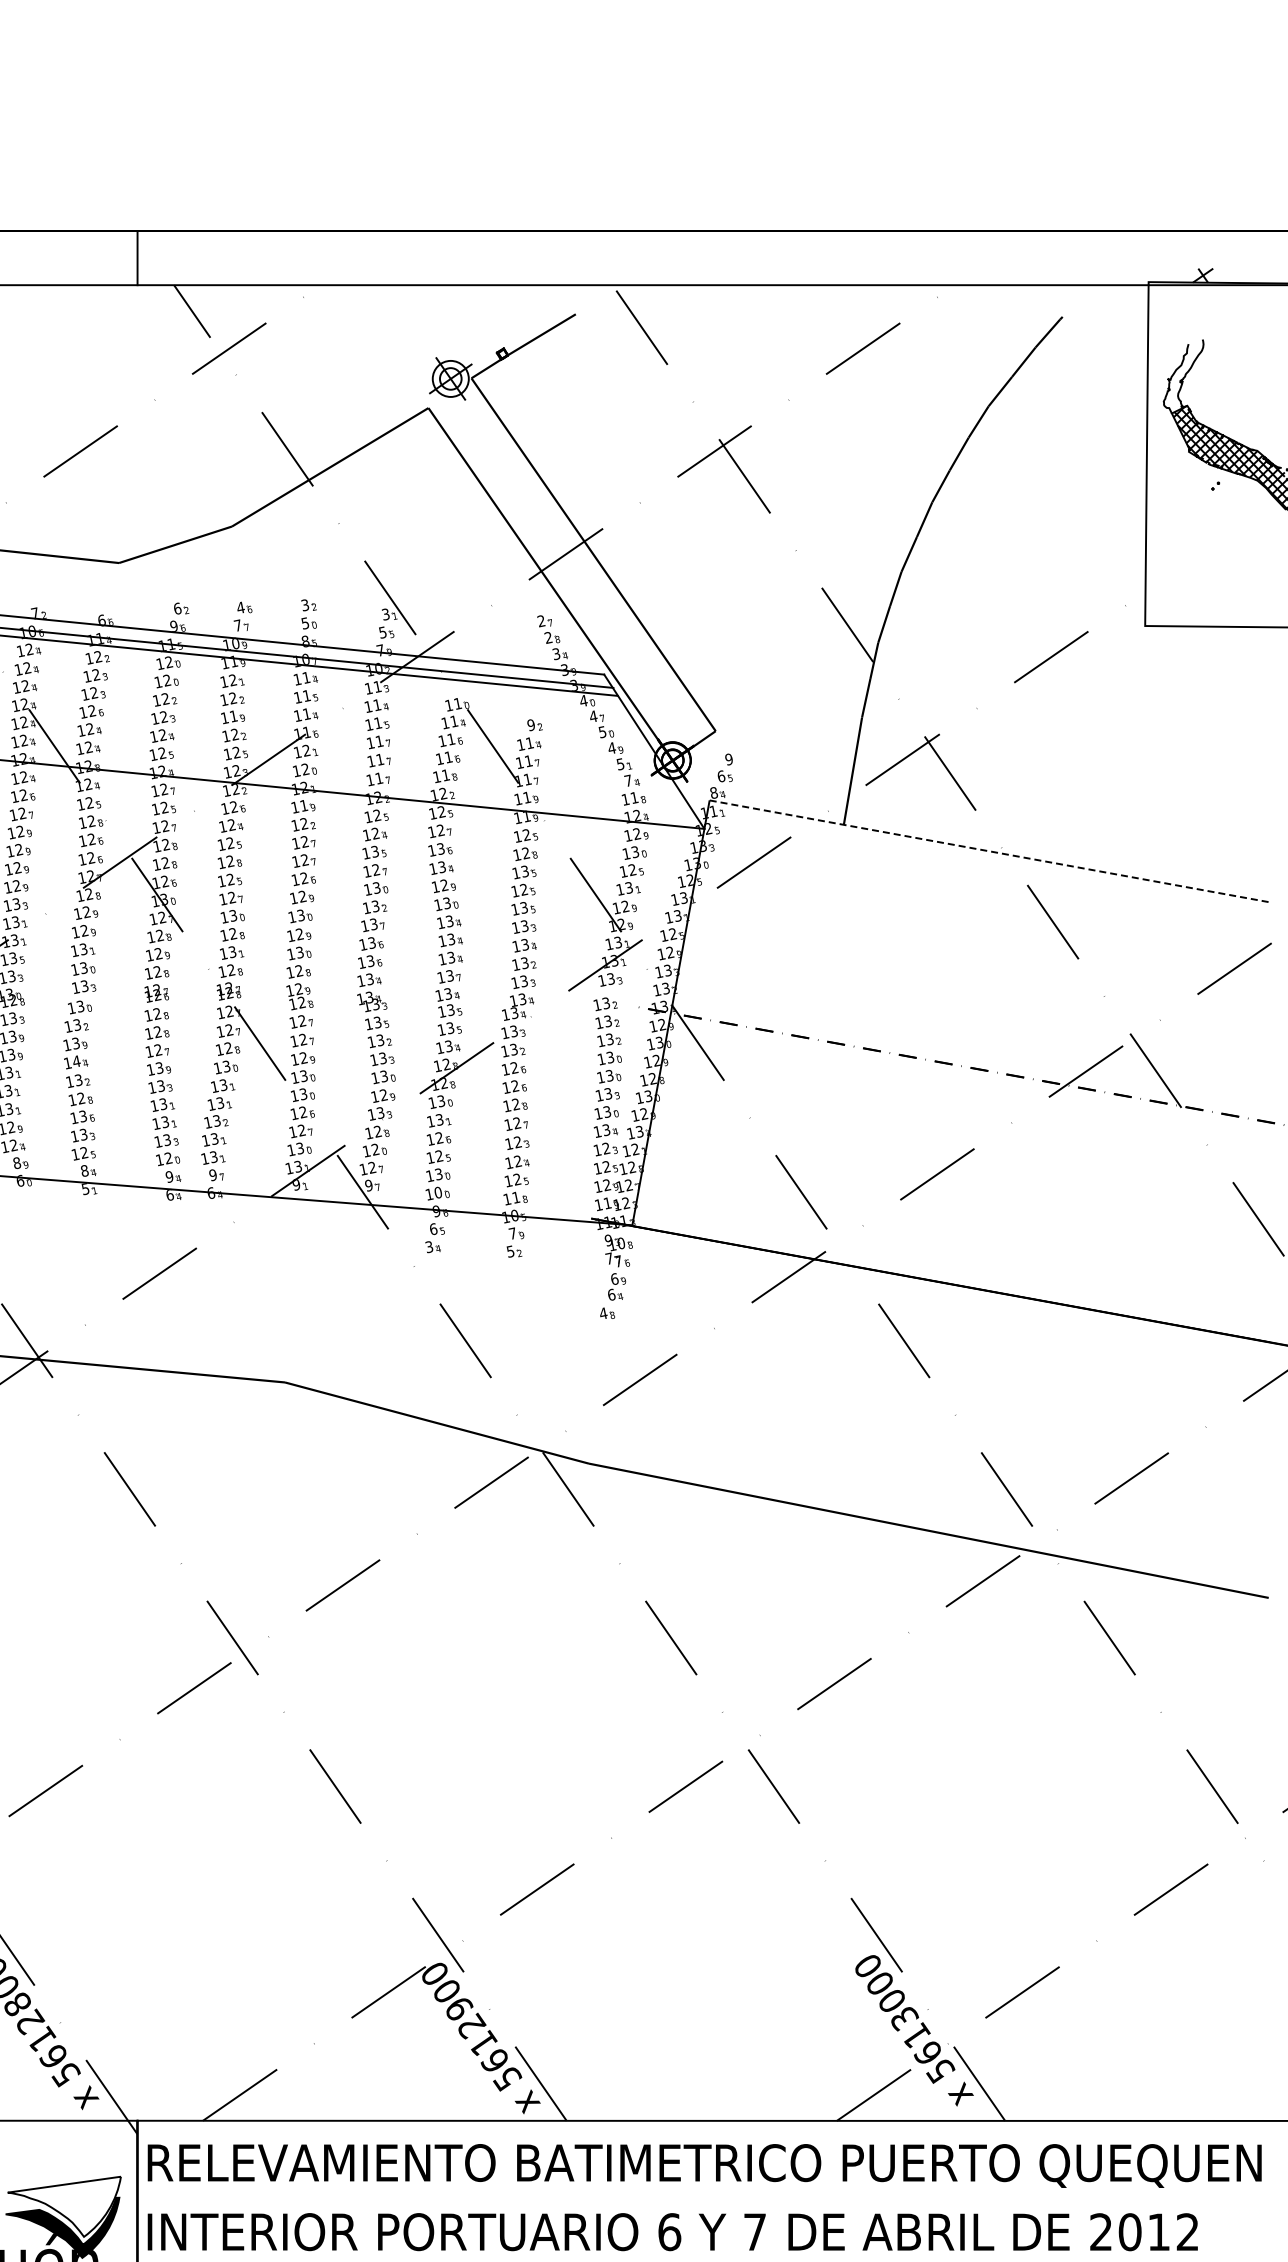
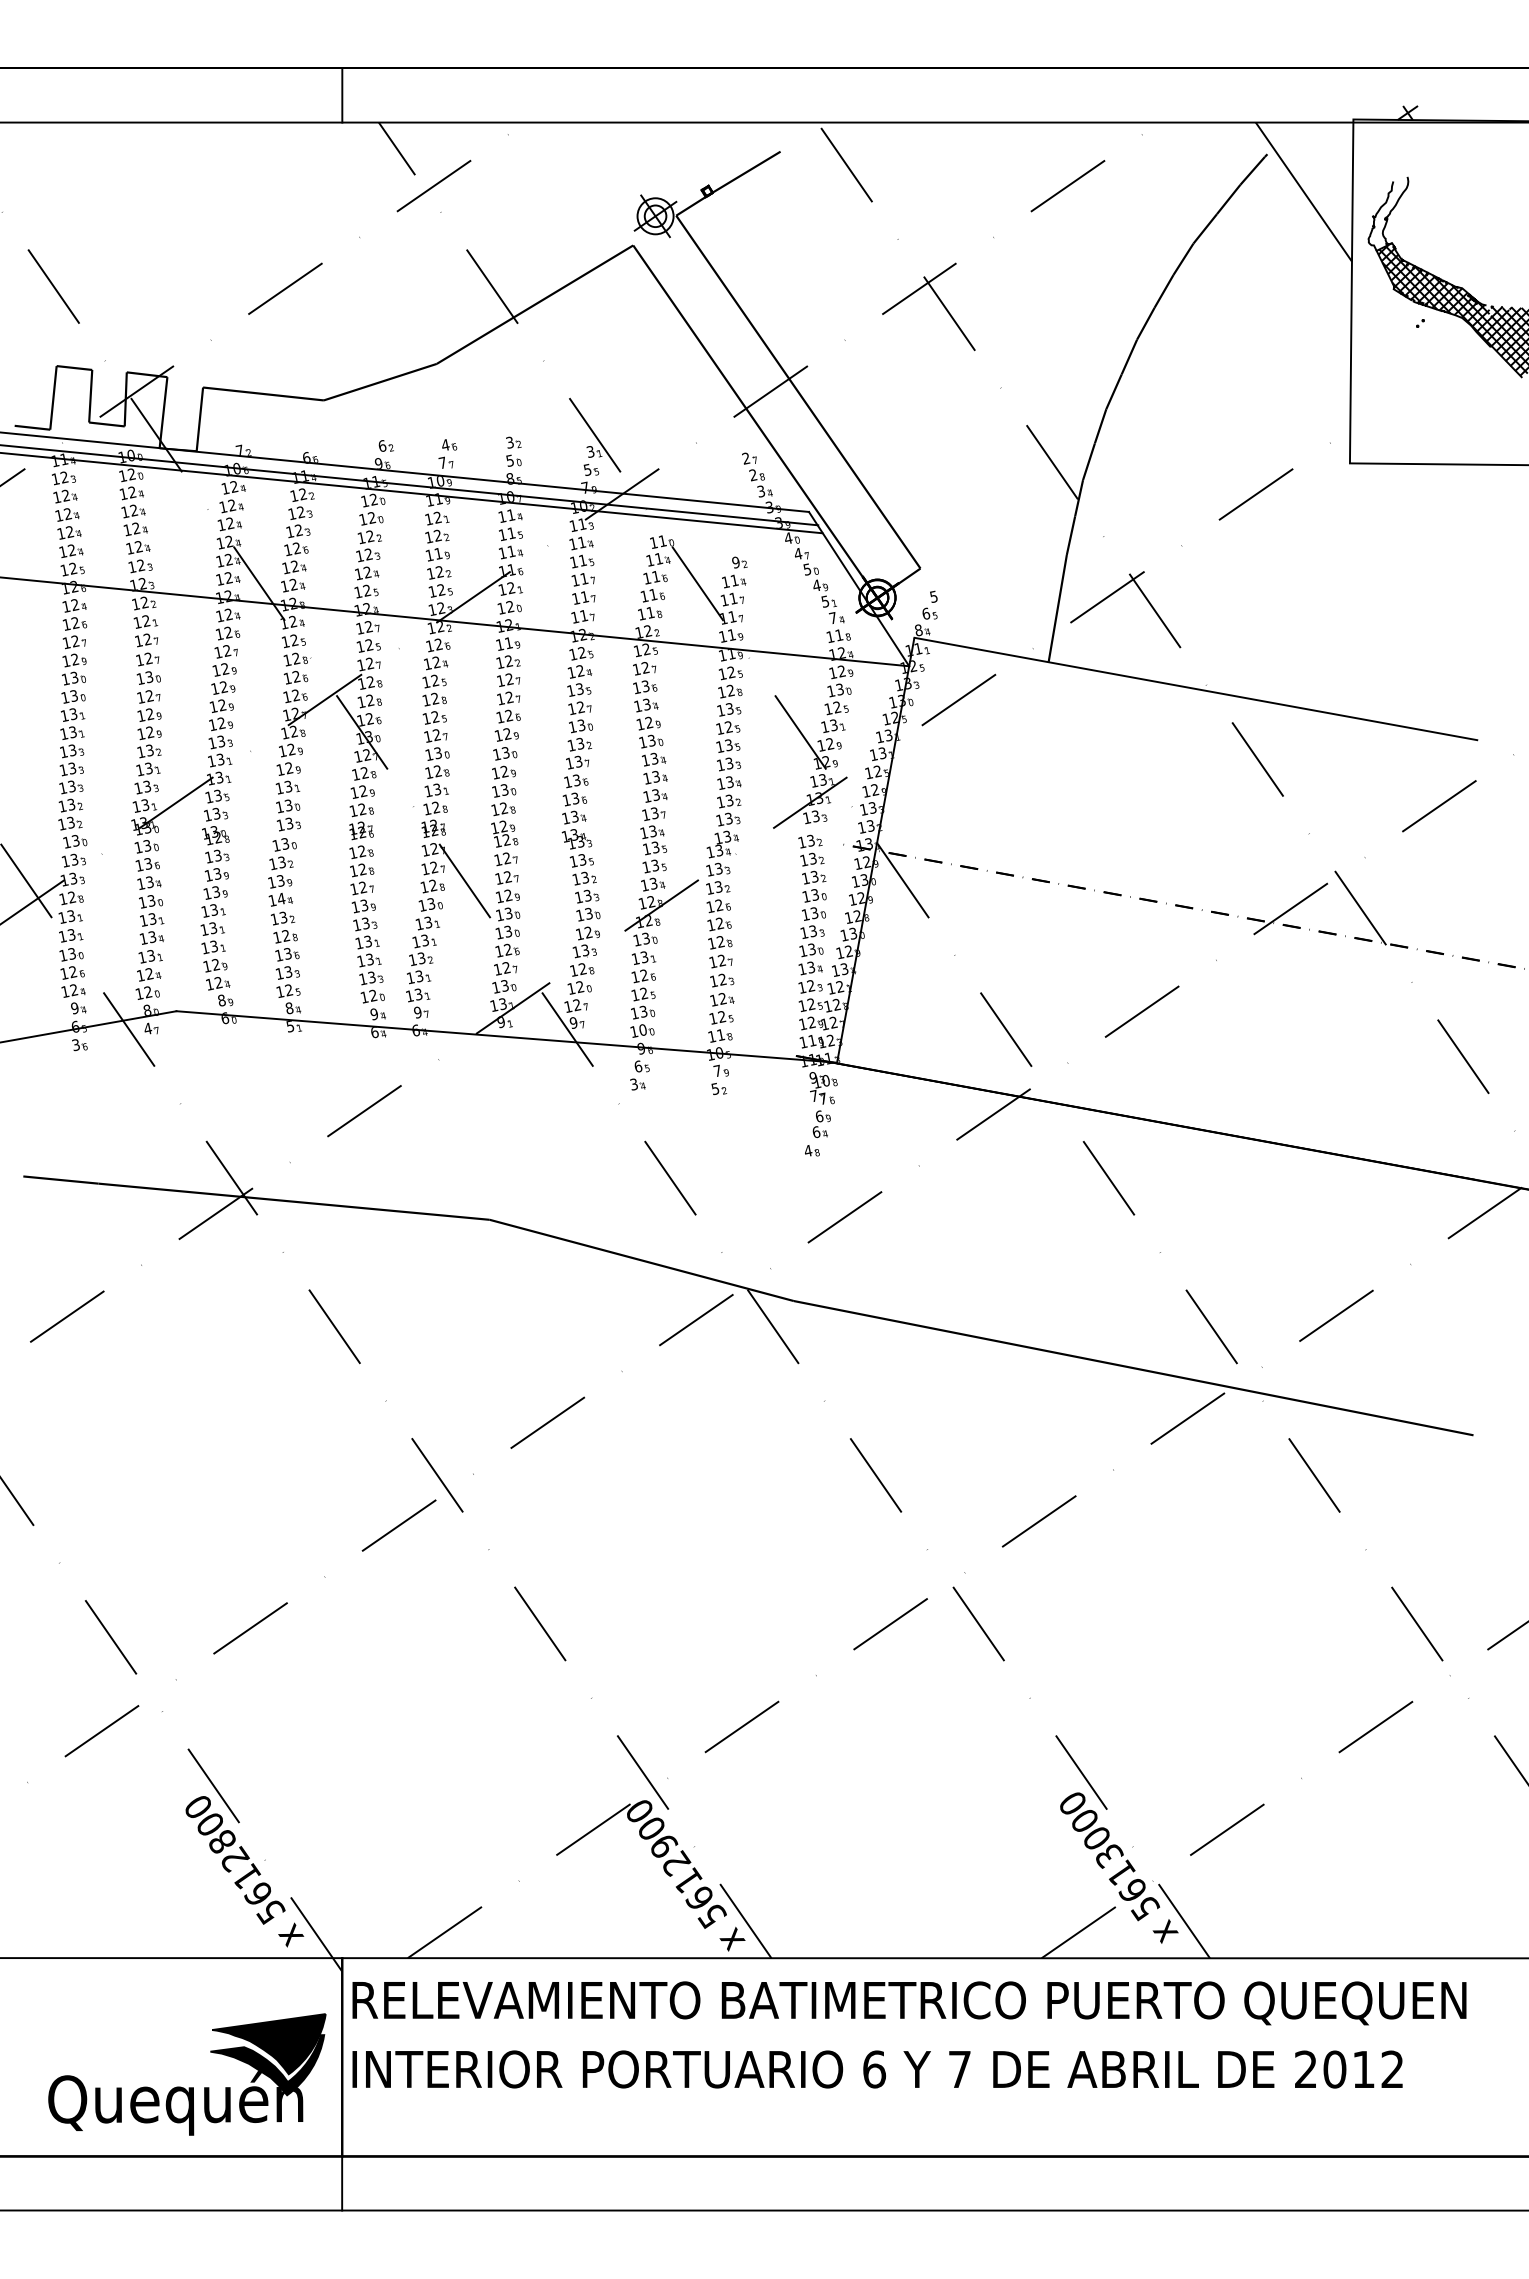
line: (1098, 354) -> (1303, 191), added
text: (728, 759) -> (933, 596), 9 -> 5
line: (990, 851) -> (1195, 688), dashed -> solid
fill: (63, 2207) -> (268, 2044), added

